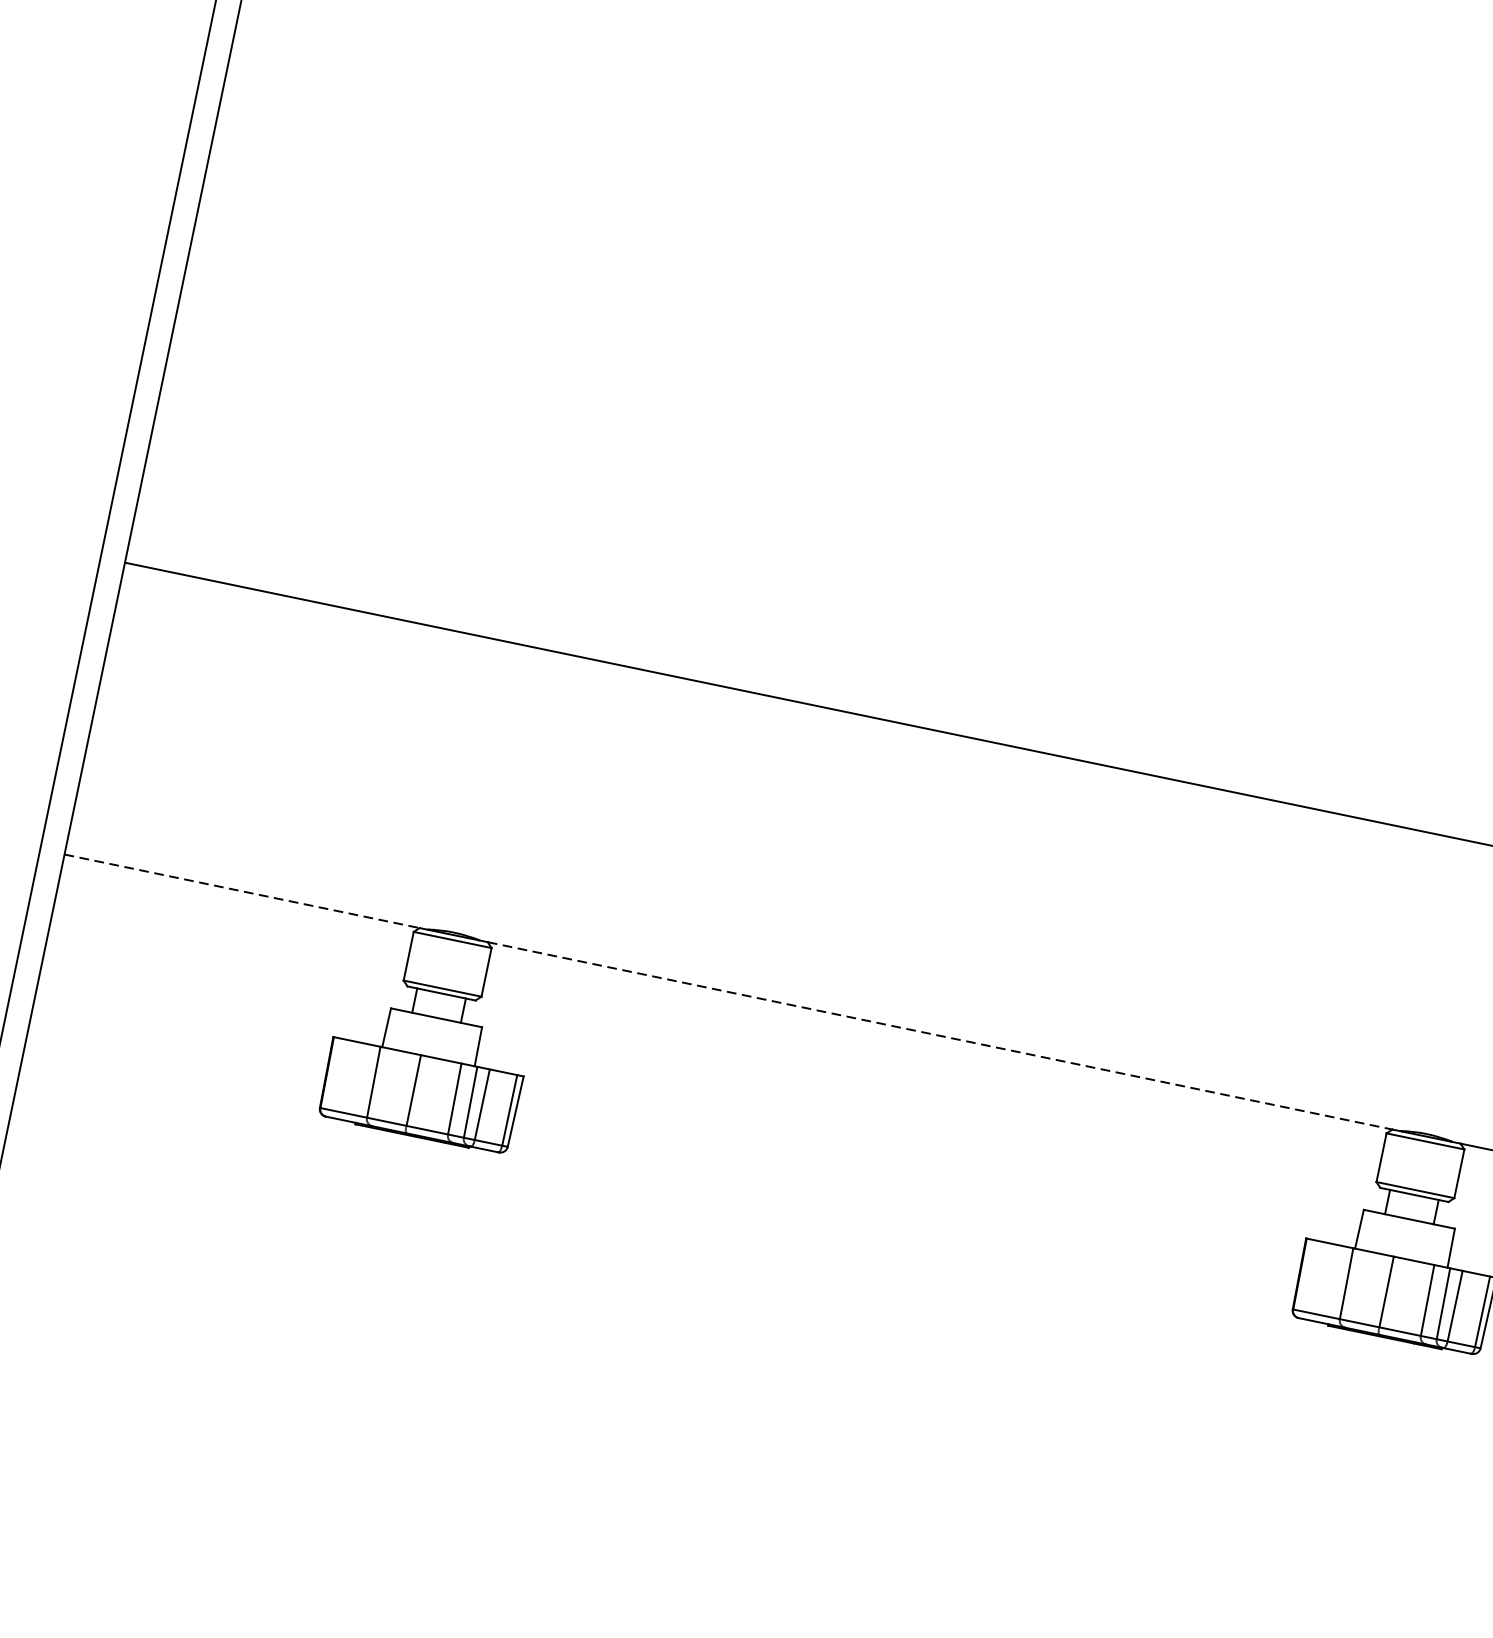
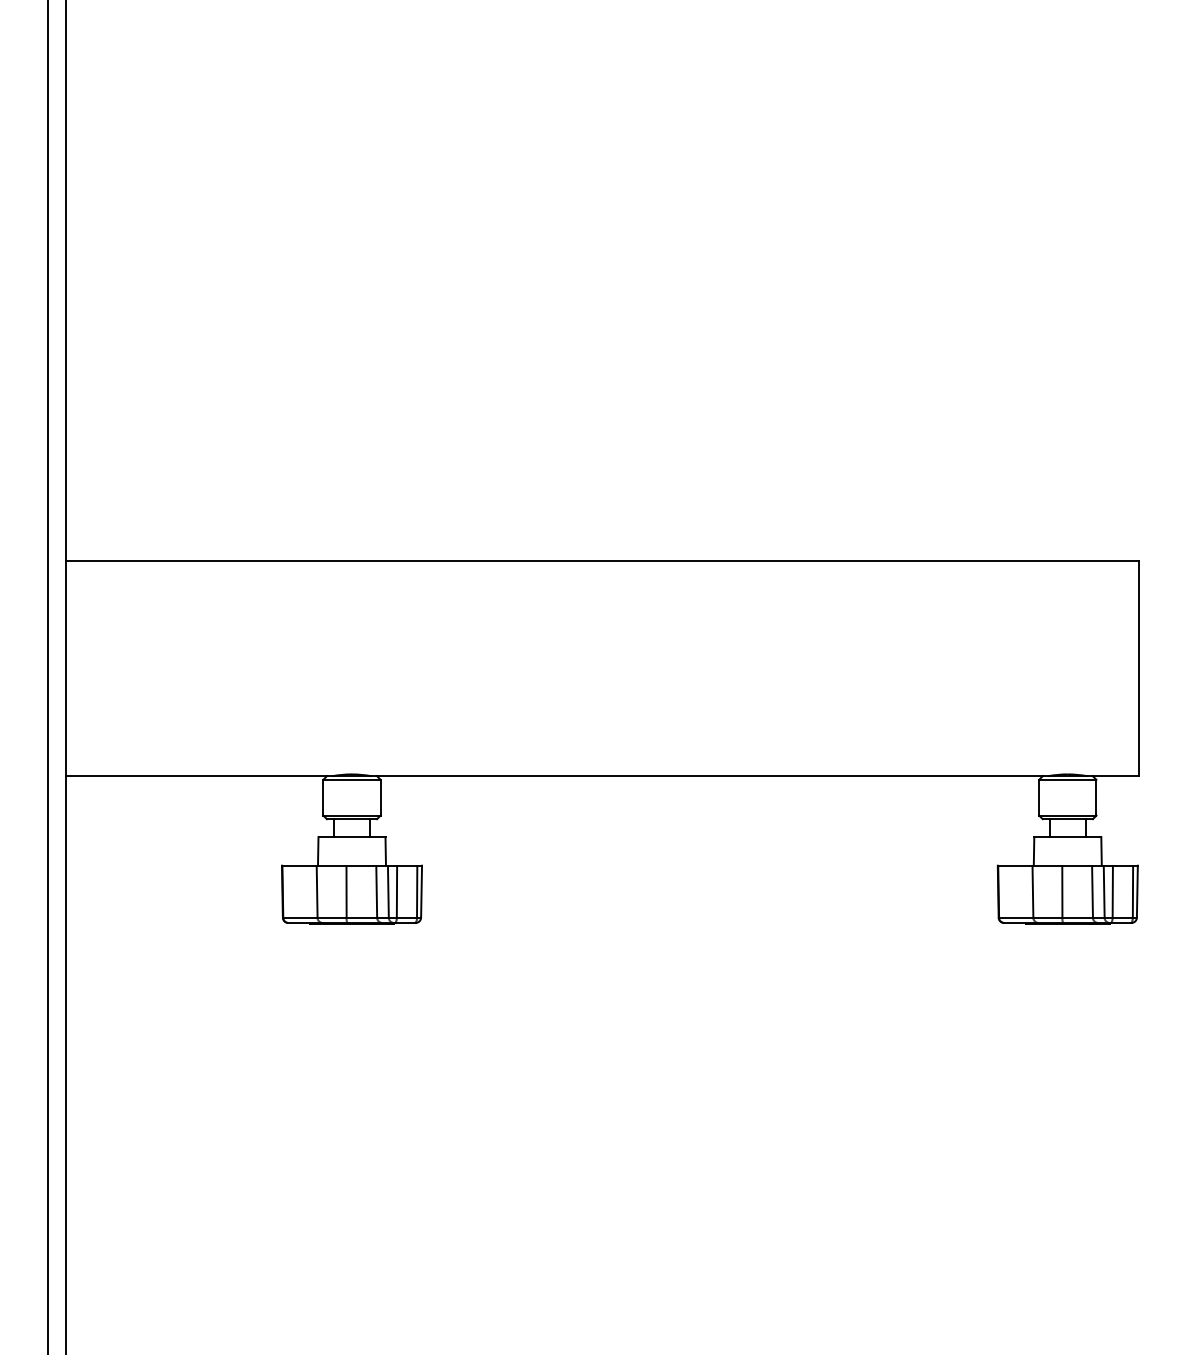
line: (242, 891) -> (196, 776), dashed -> solid
line: (939, 1036) -> (709, 776), dashed -> solid

